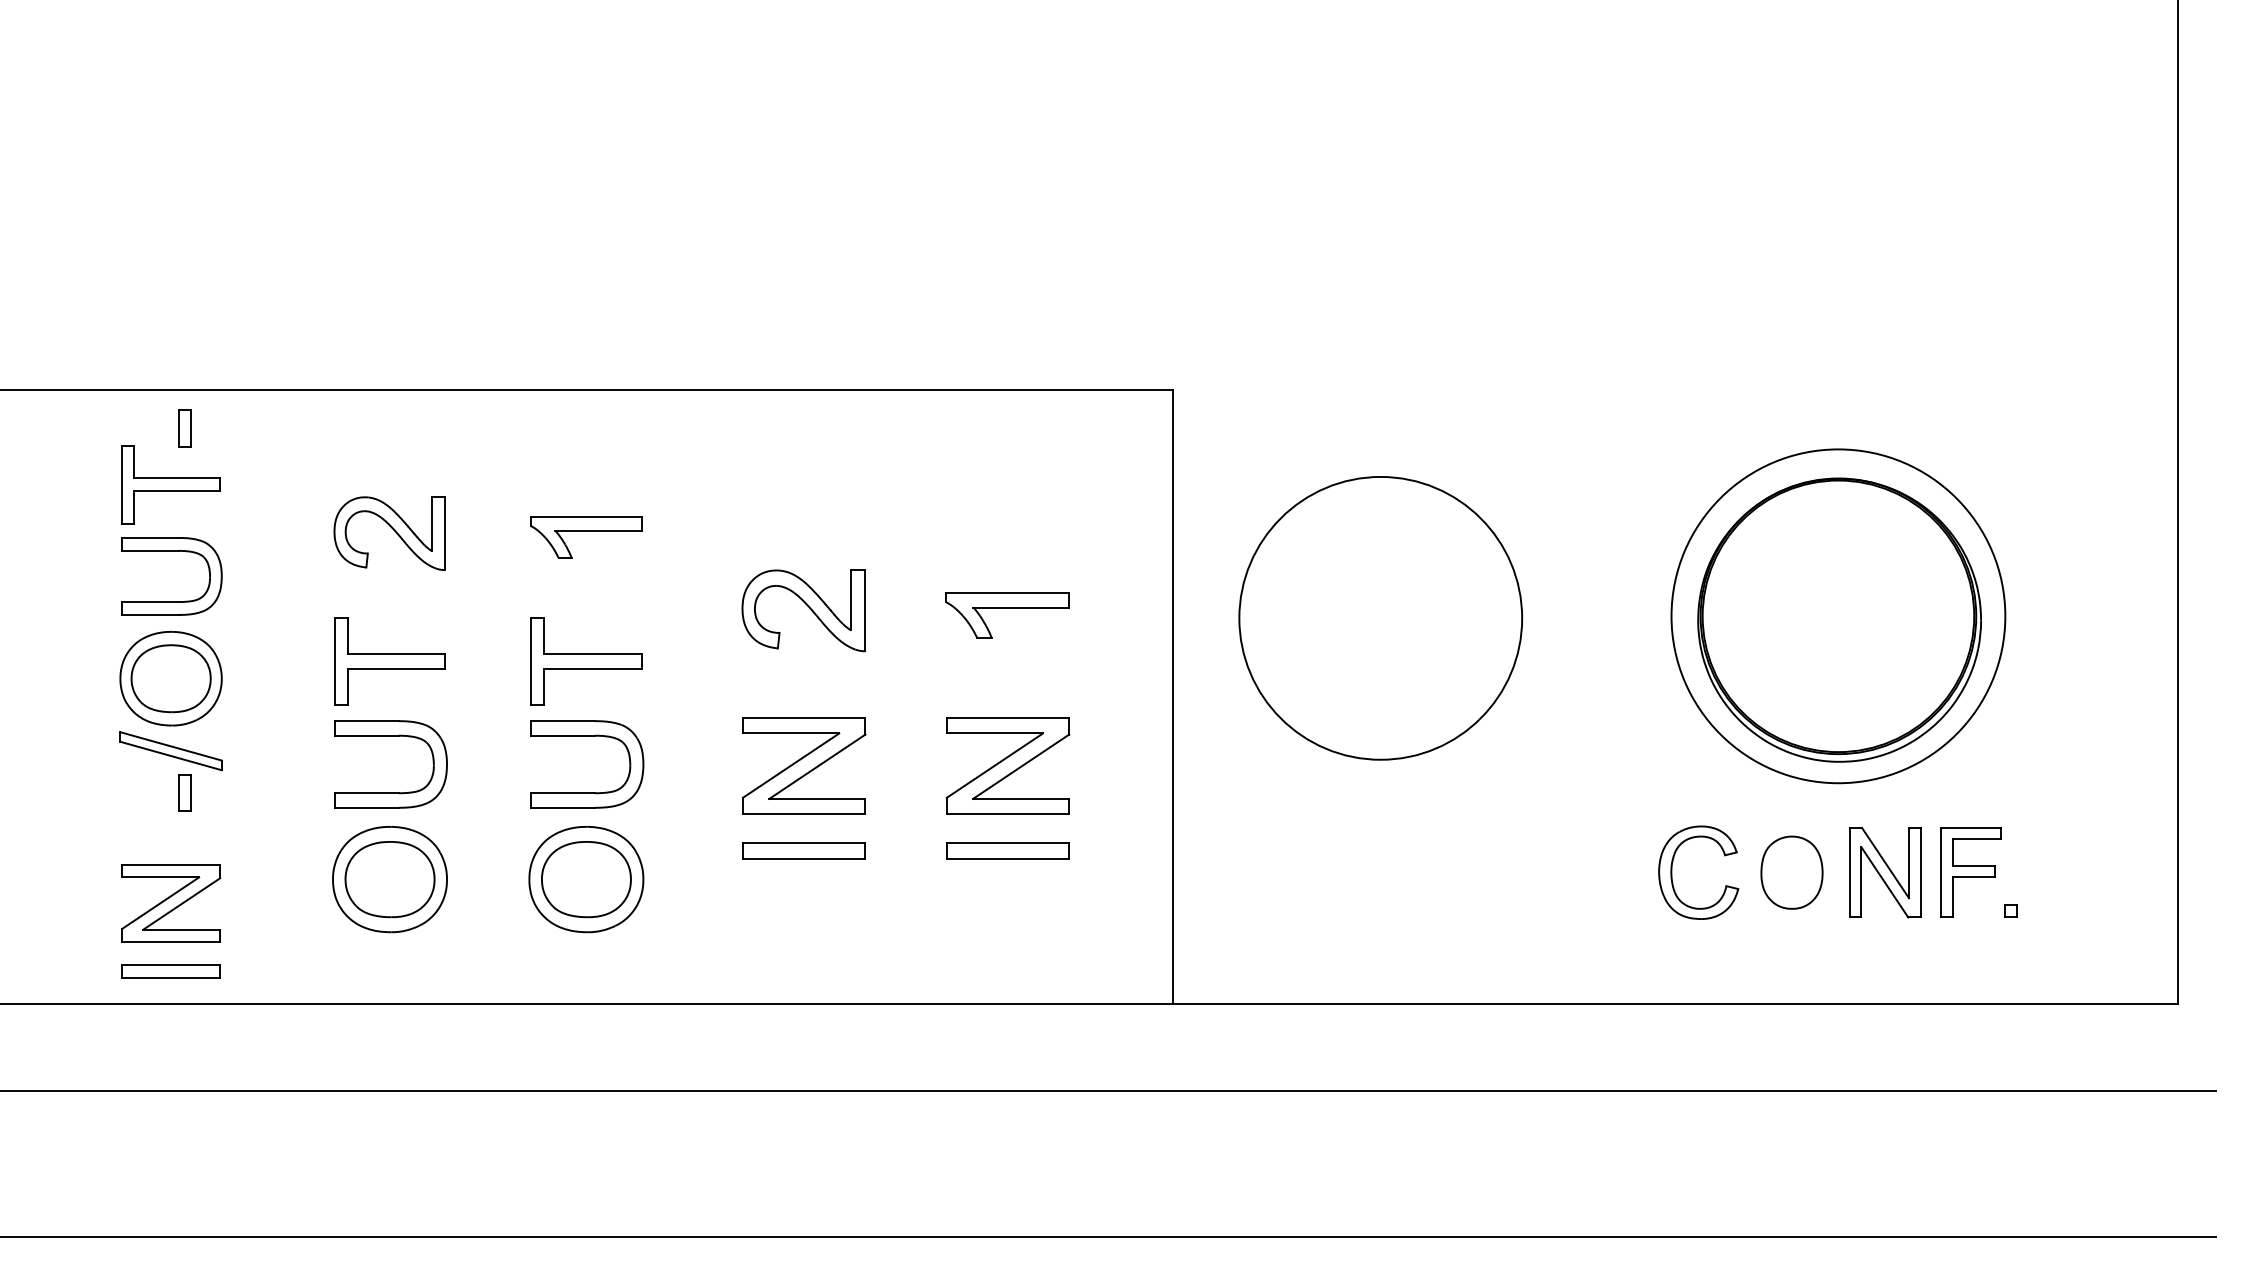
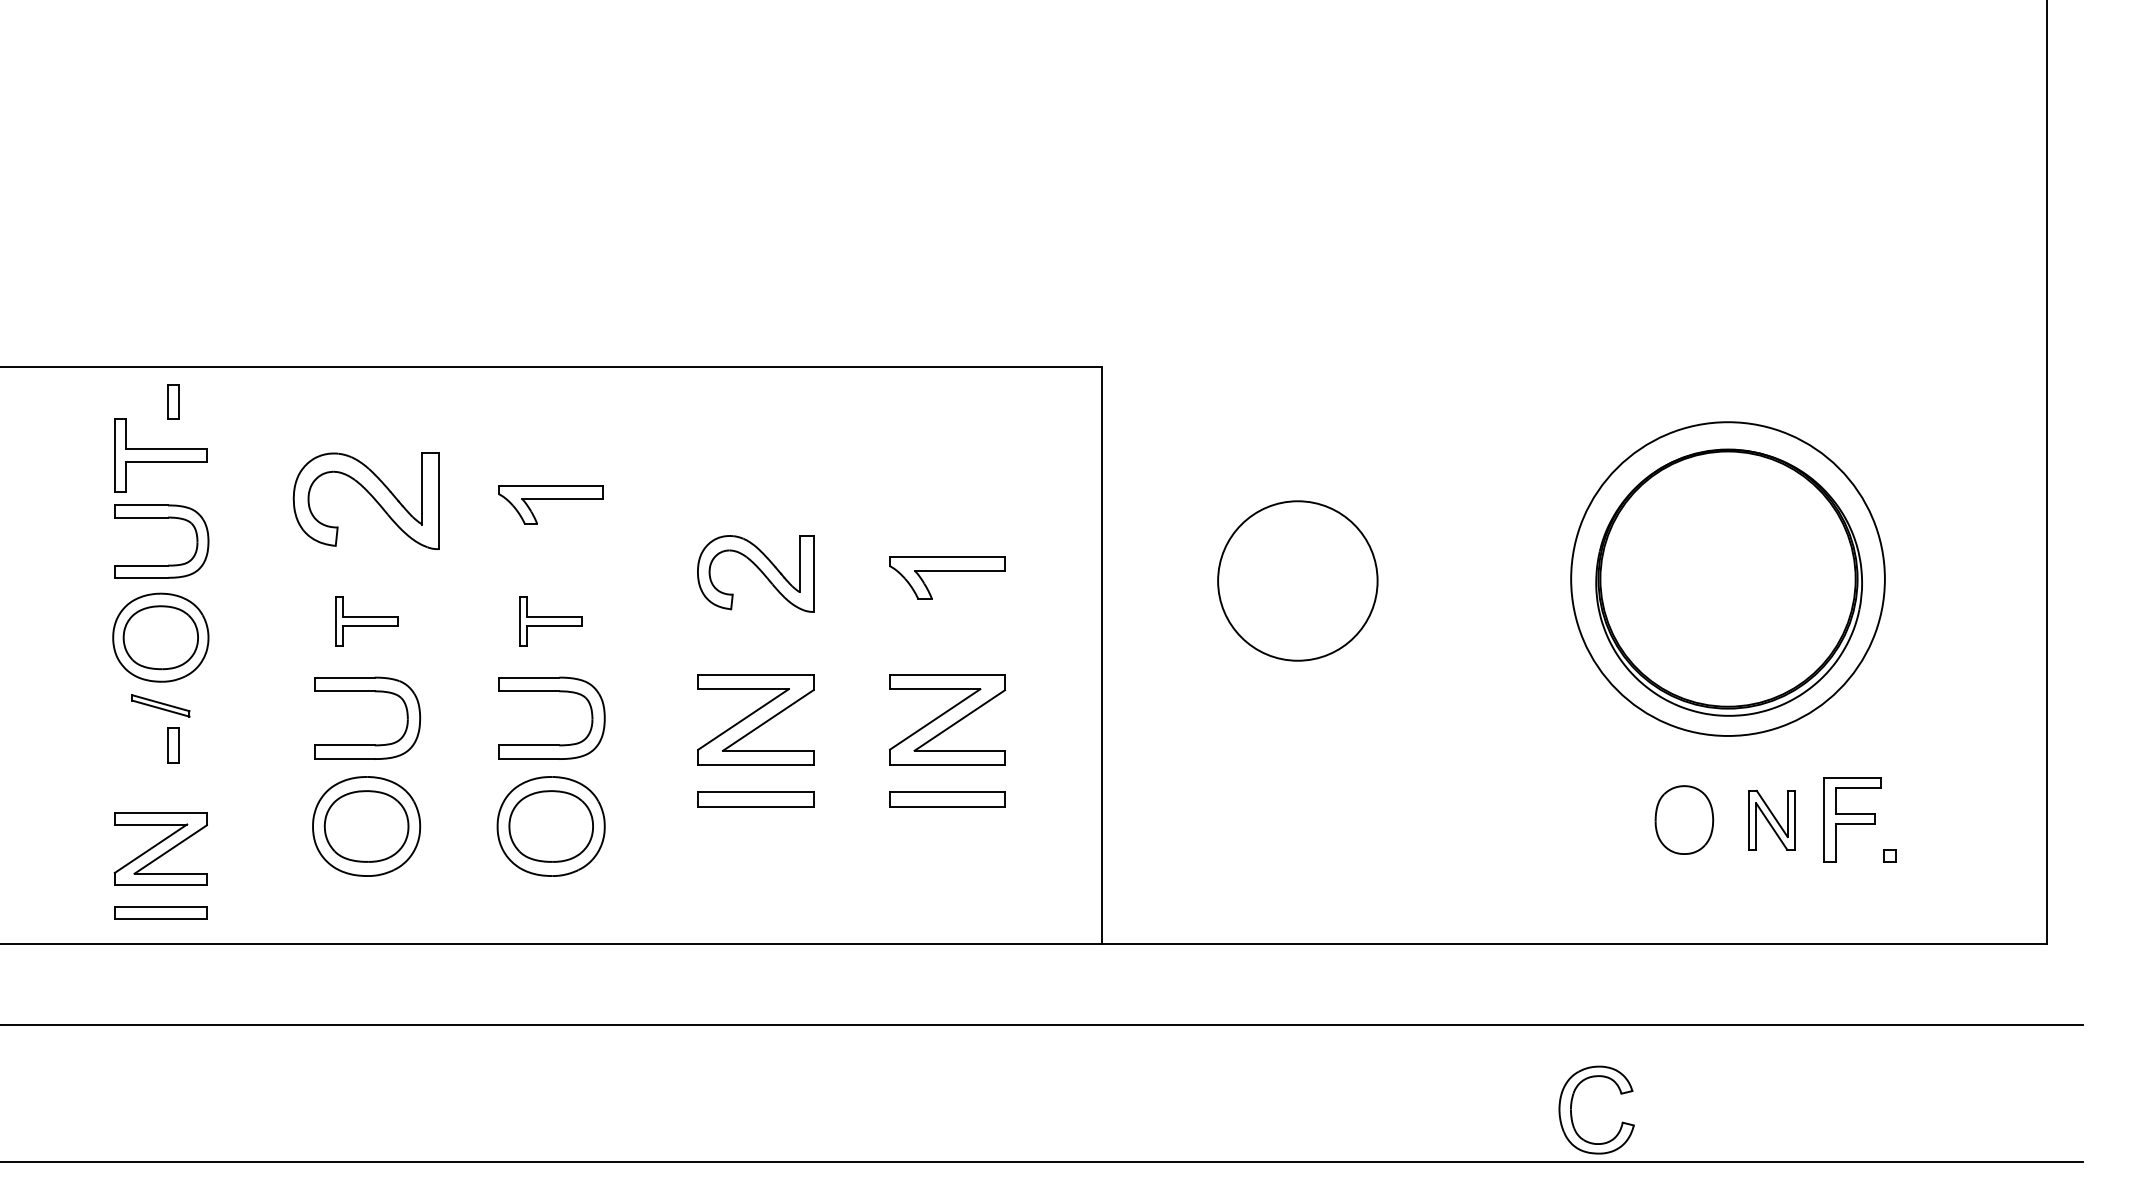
part: (388, 533) -> (365, 501), size x1.4
circle: (1380, 617) -> (1297, 580), size x0.6
part: (389, 661) -> (366, 621), size x0.6
part: (585, 661) -> (550, 621), size x0.6
part: (170, 750) -> (160, 705), size x0.6
part: (1672, 866) -> (1572, 1104), moved
part: (1884, 873) -> (1771, 820), size x0.7

